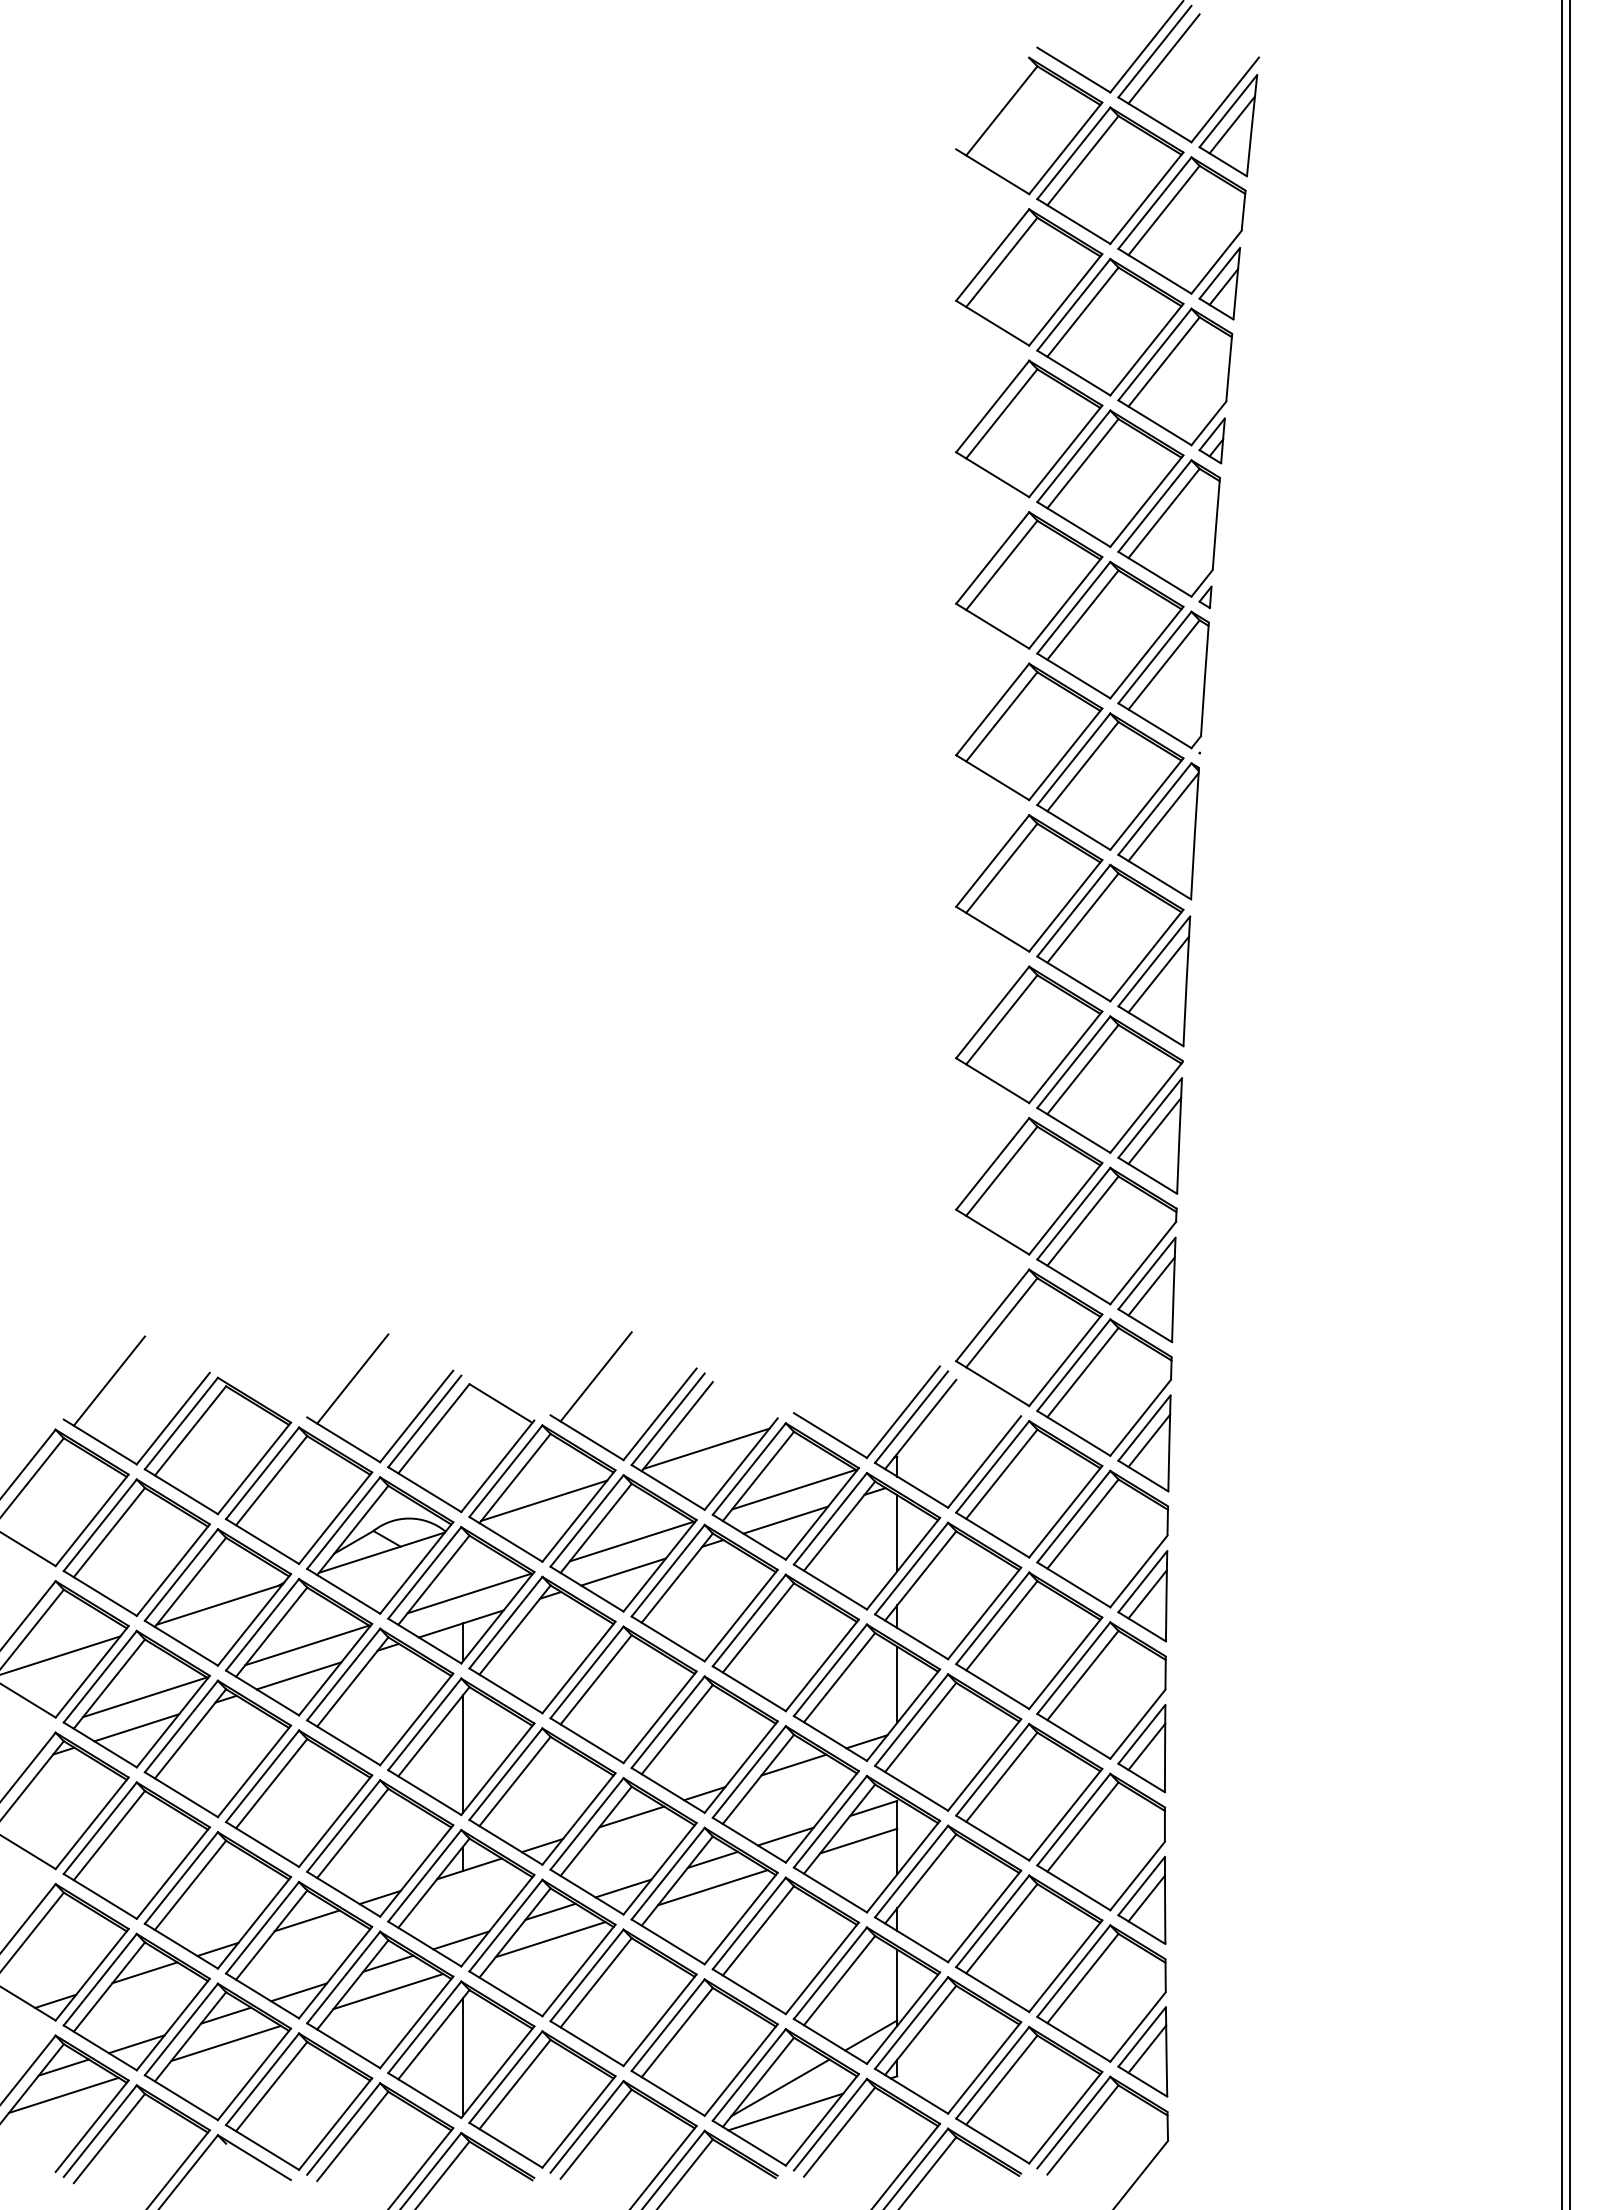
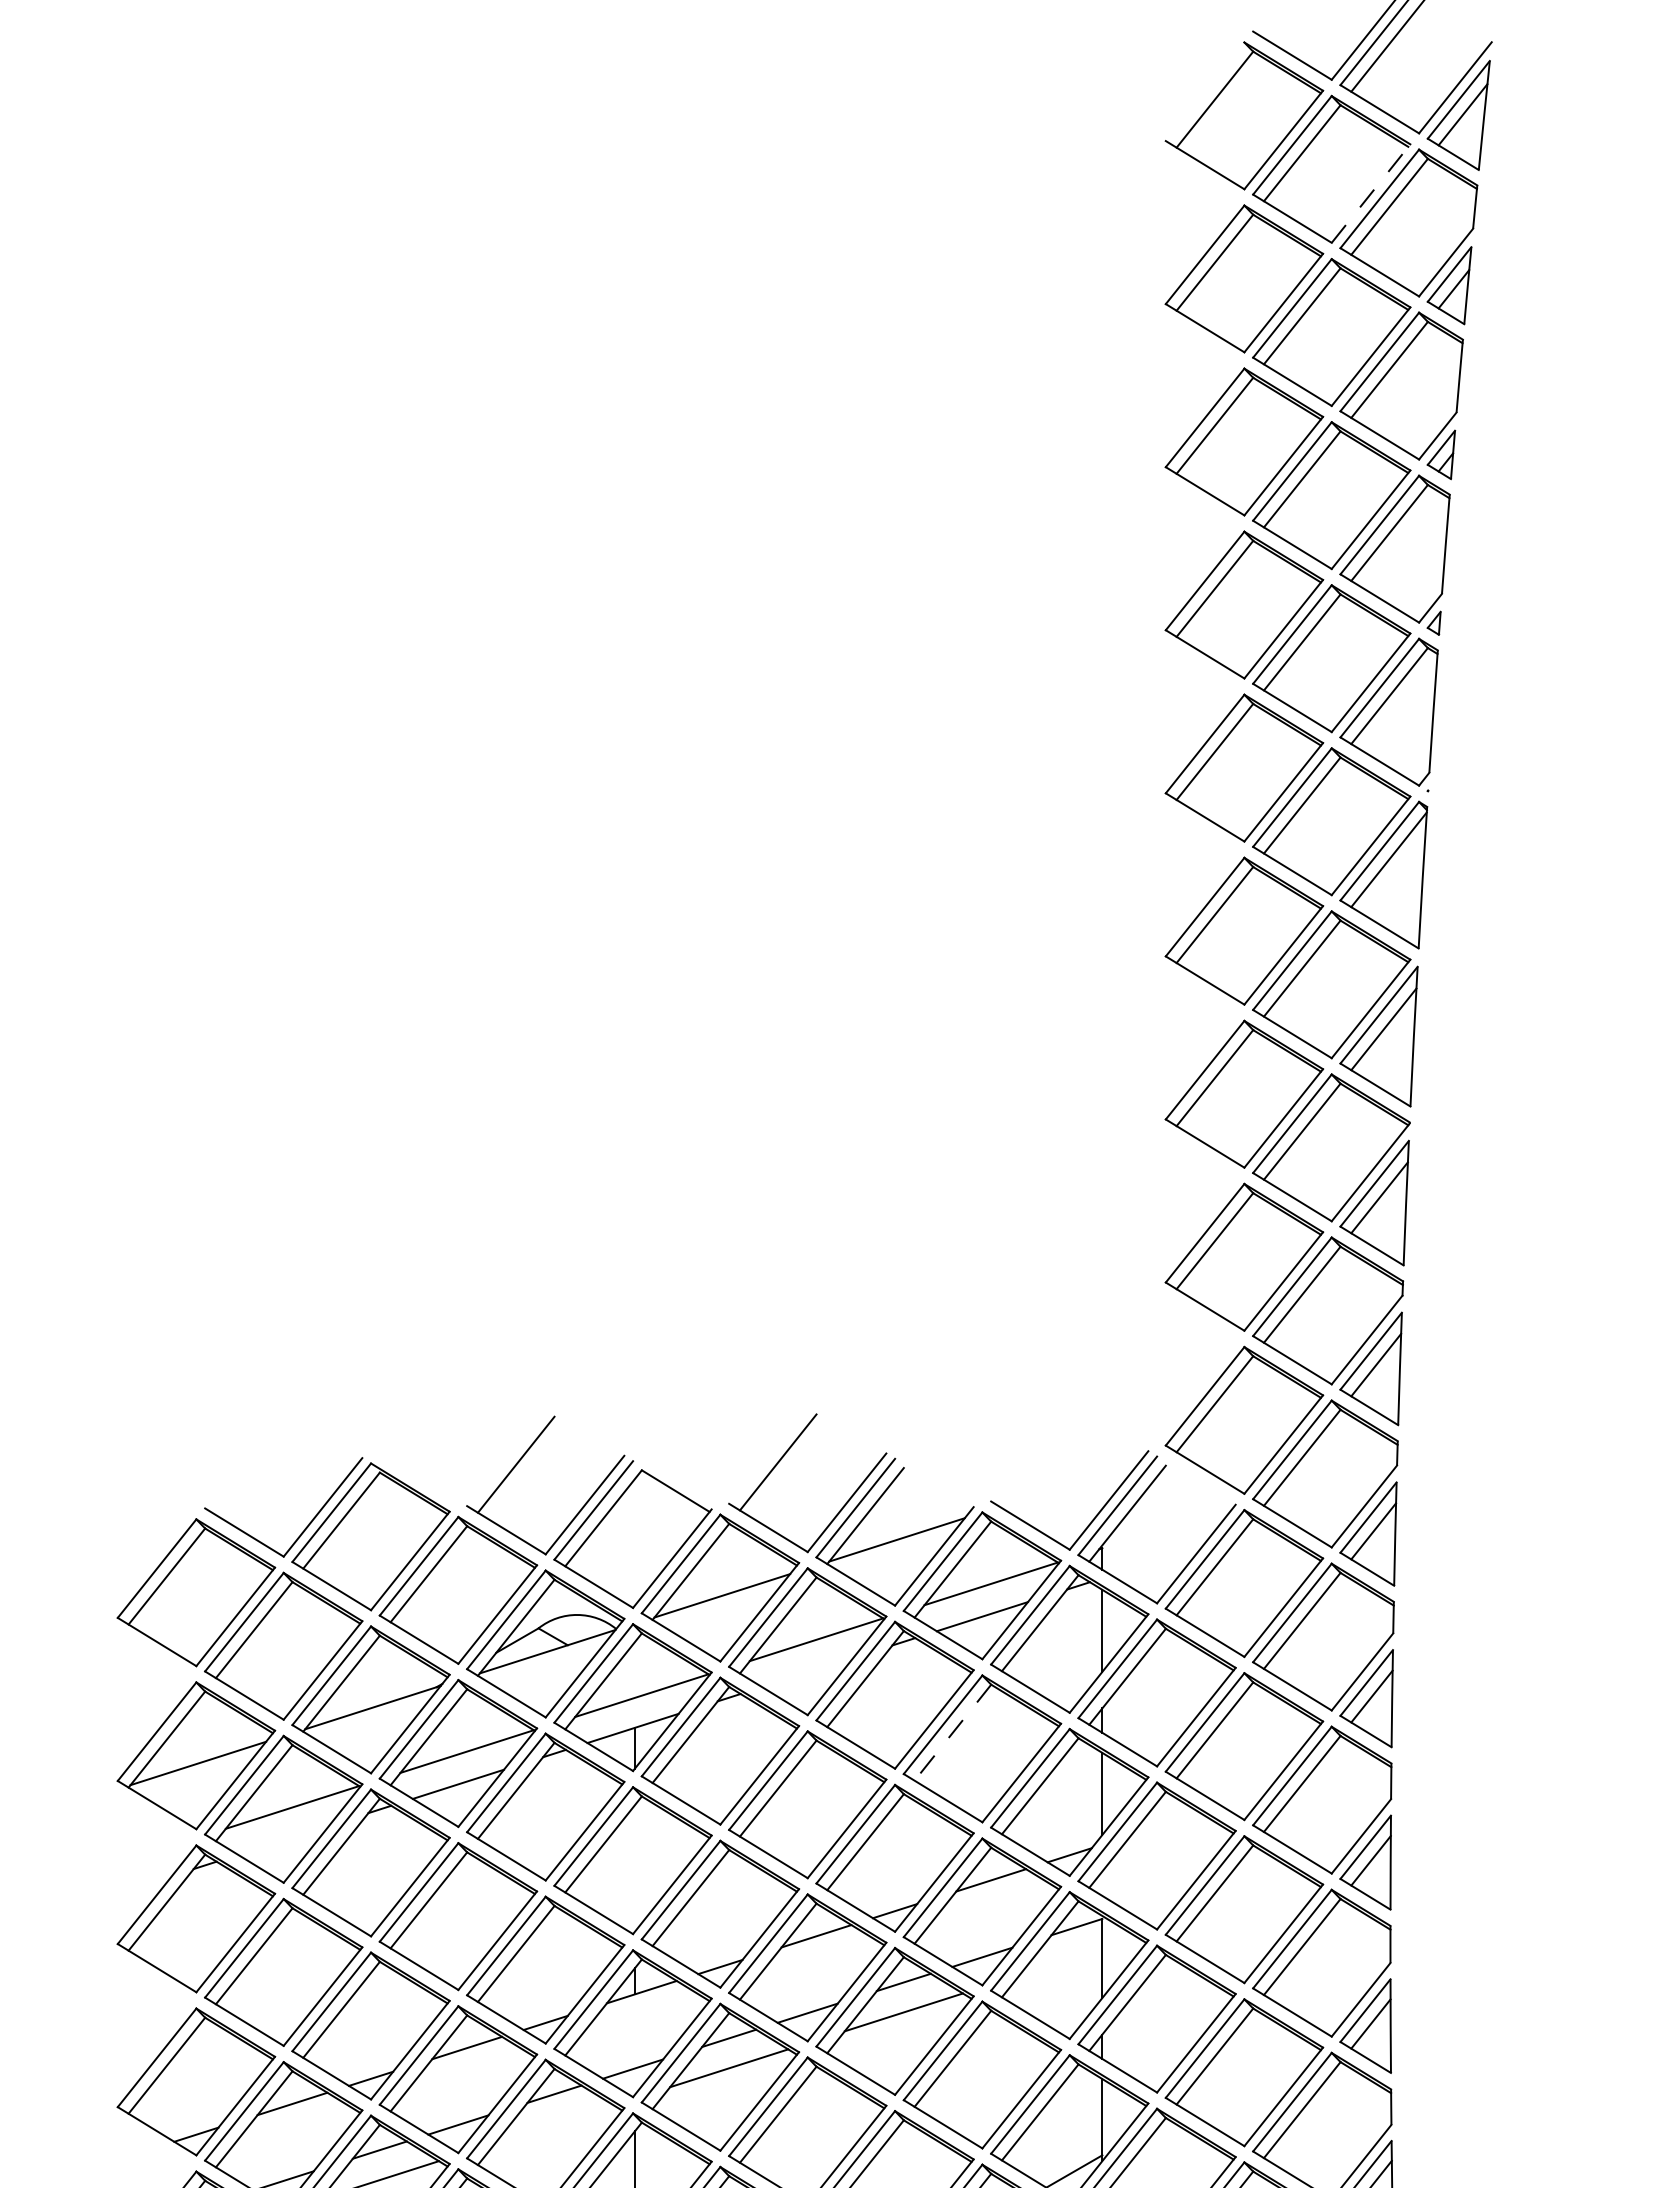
line: (1146, 198) -> (1370, 193), solid -> dashed
line: (108, 1380) -> (253, 1466), removed
line: (623, 1571) -> (807, 1671), removed
line: (758, 1628) -> (952, 1733), solid -> dashed
line: (136, 1727) -> (283, 1839), removed
line: (462, 1753) -> (634, 1867), removed
line: (858, 1840) -> (1060, 1961), removed
line: (388, 1991) -> (554, 2124), removed

